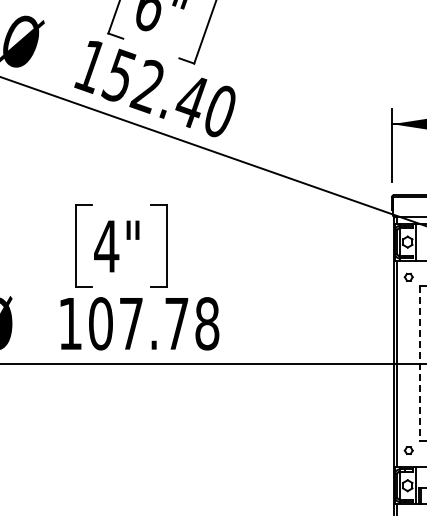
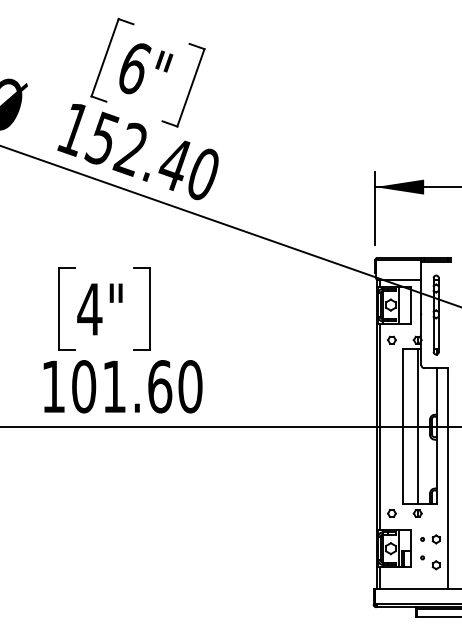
text: (169, 323) -> (152, 386), 107.78 -> 101.60
line: (420, 364) -> (403, 427), dashed -> solid

